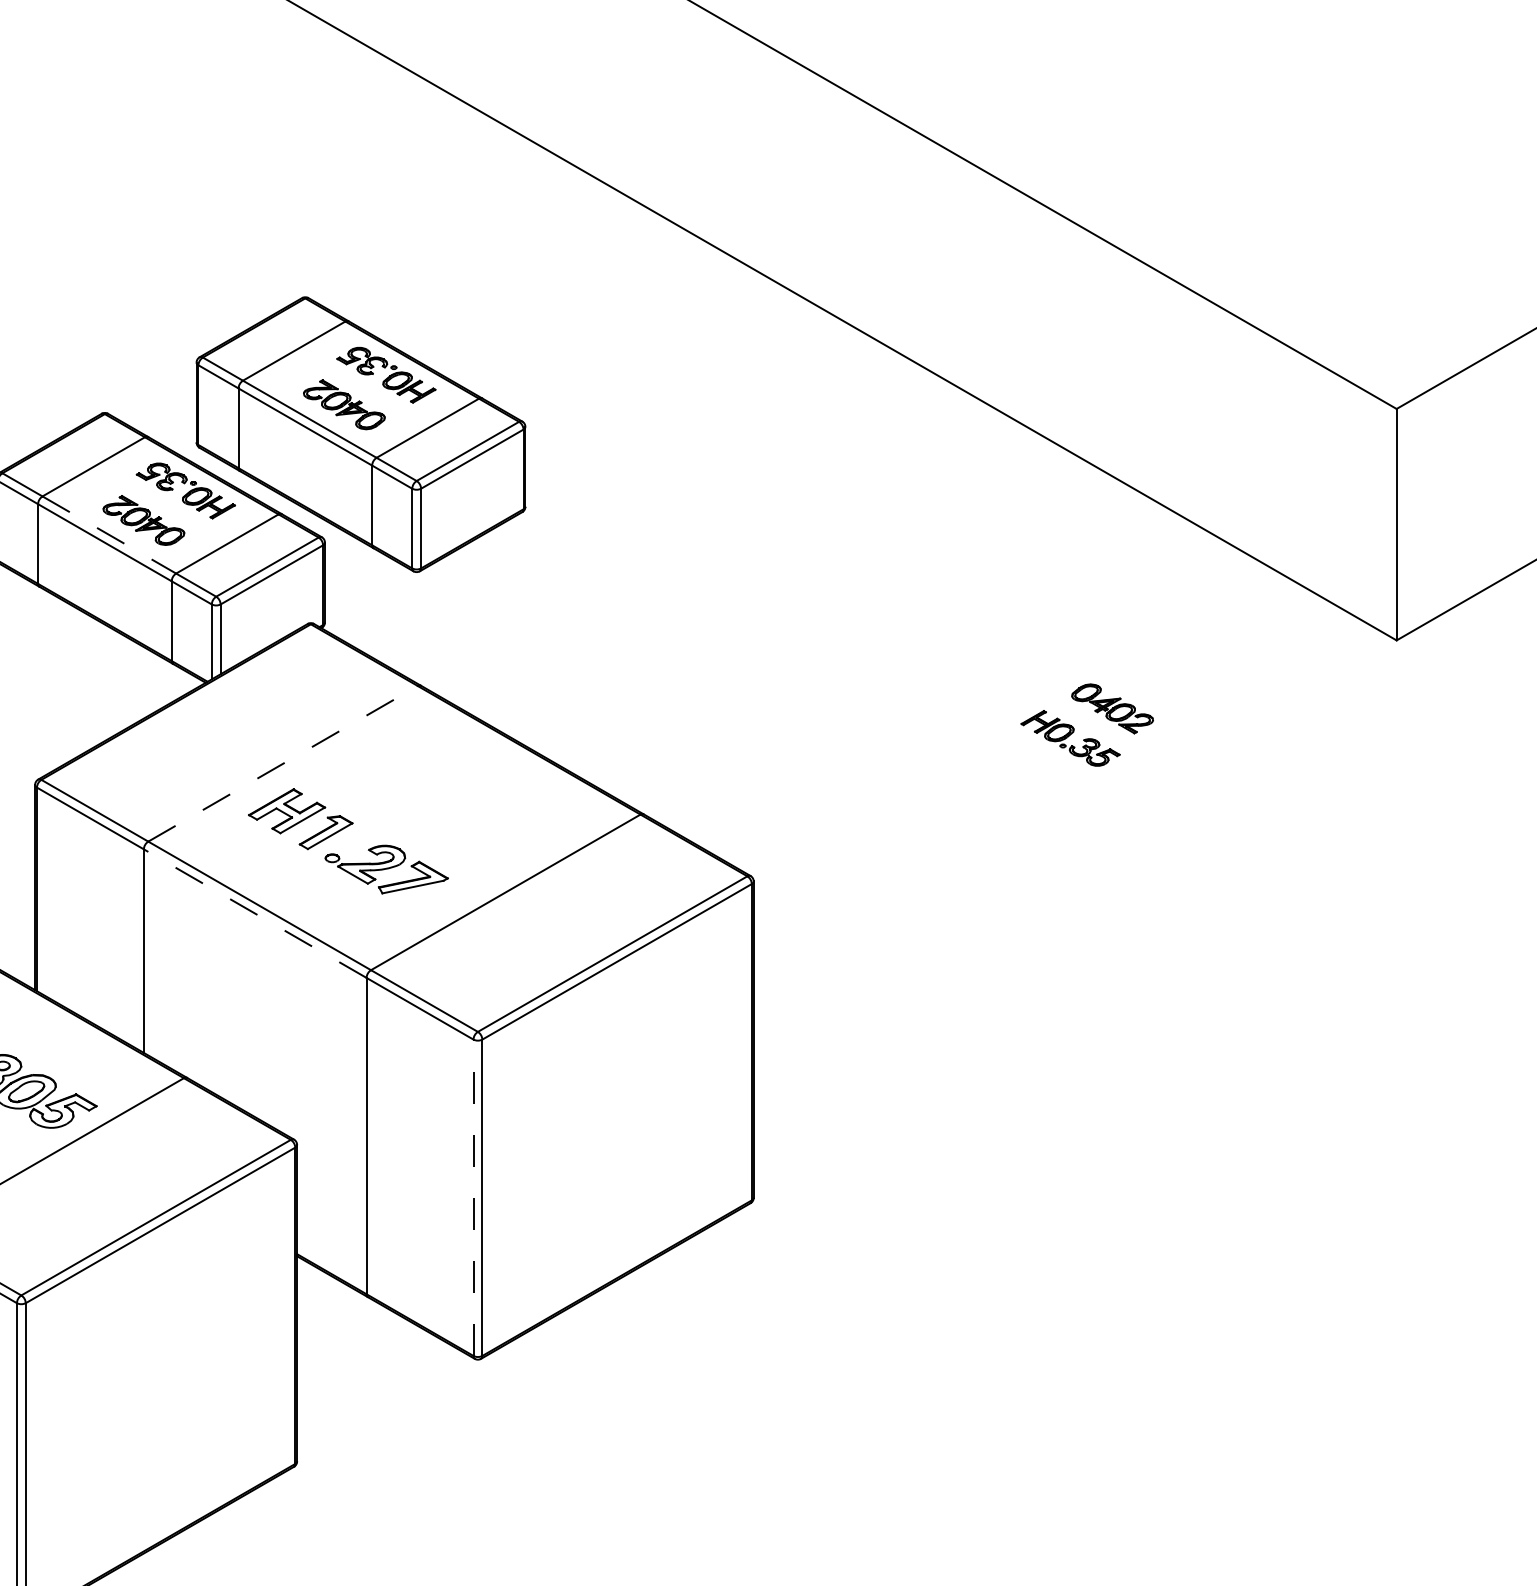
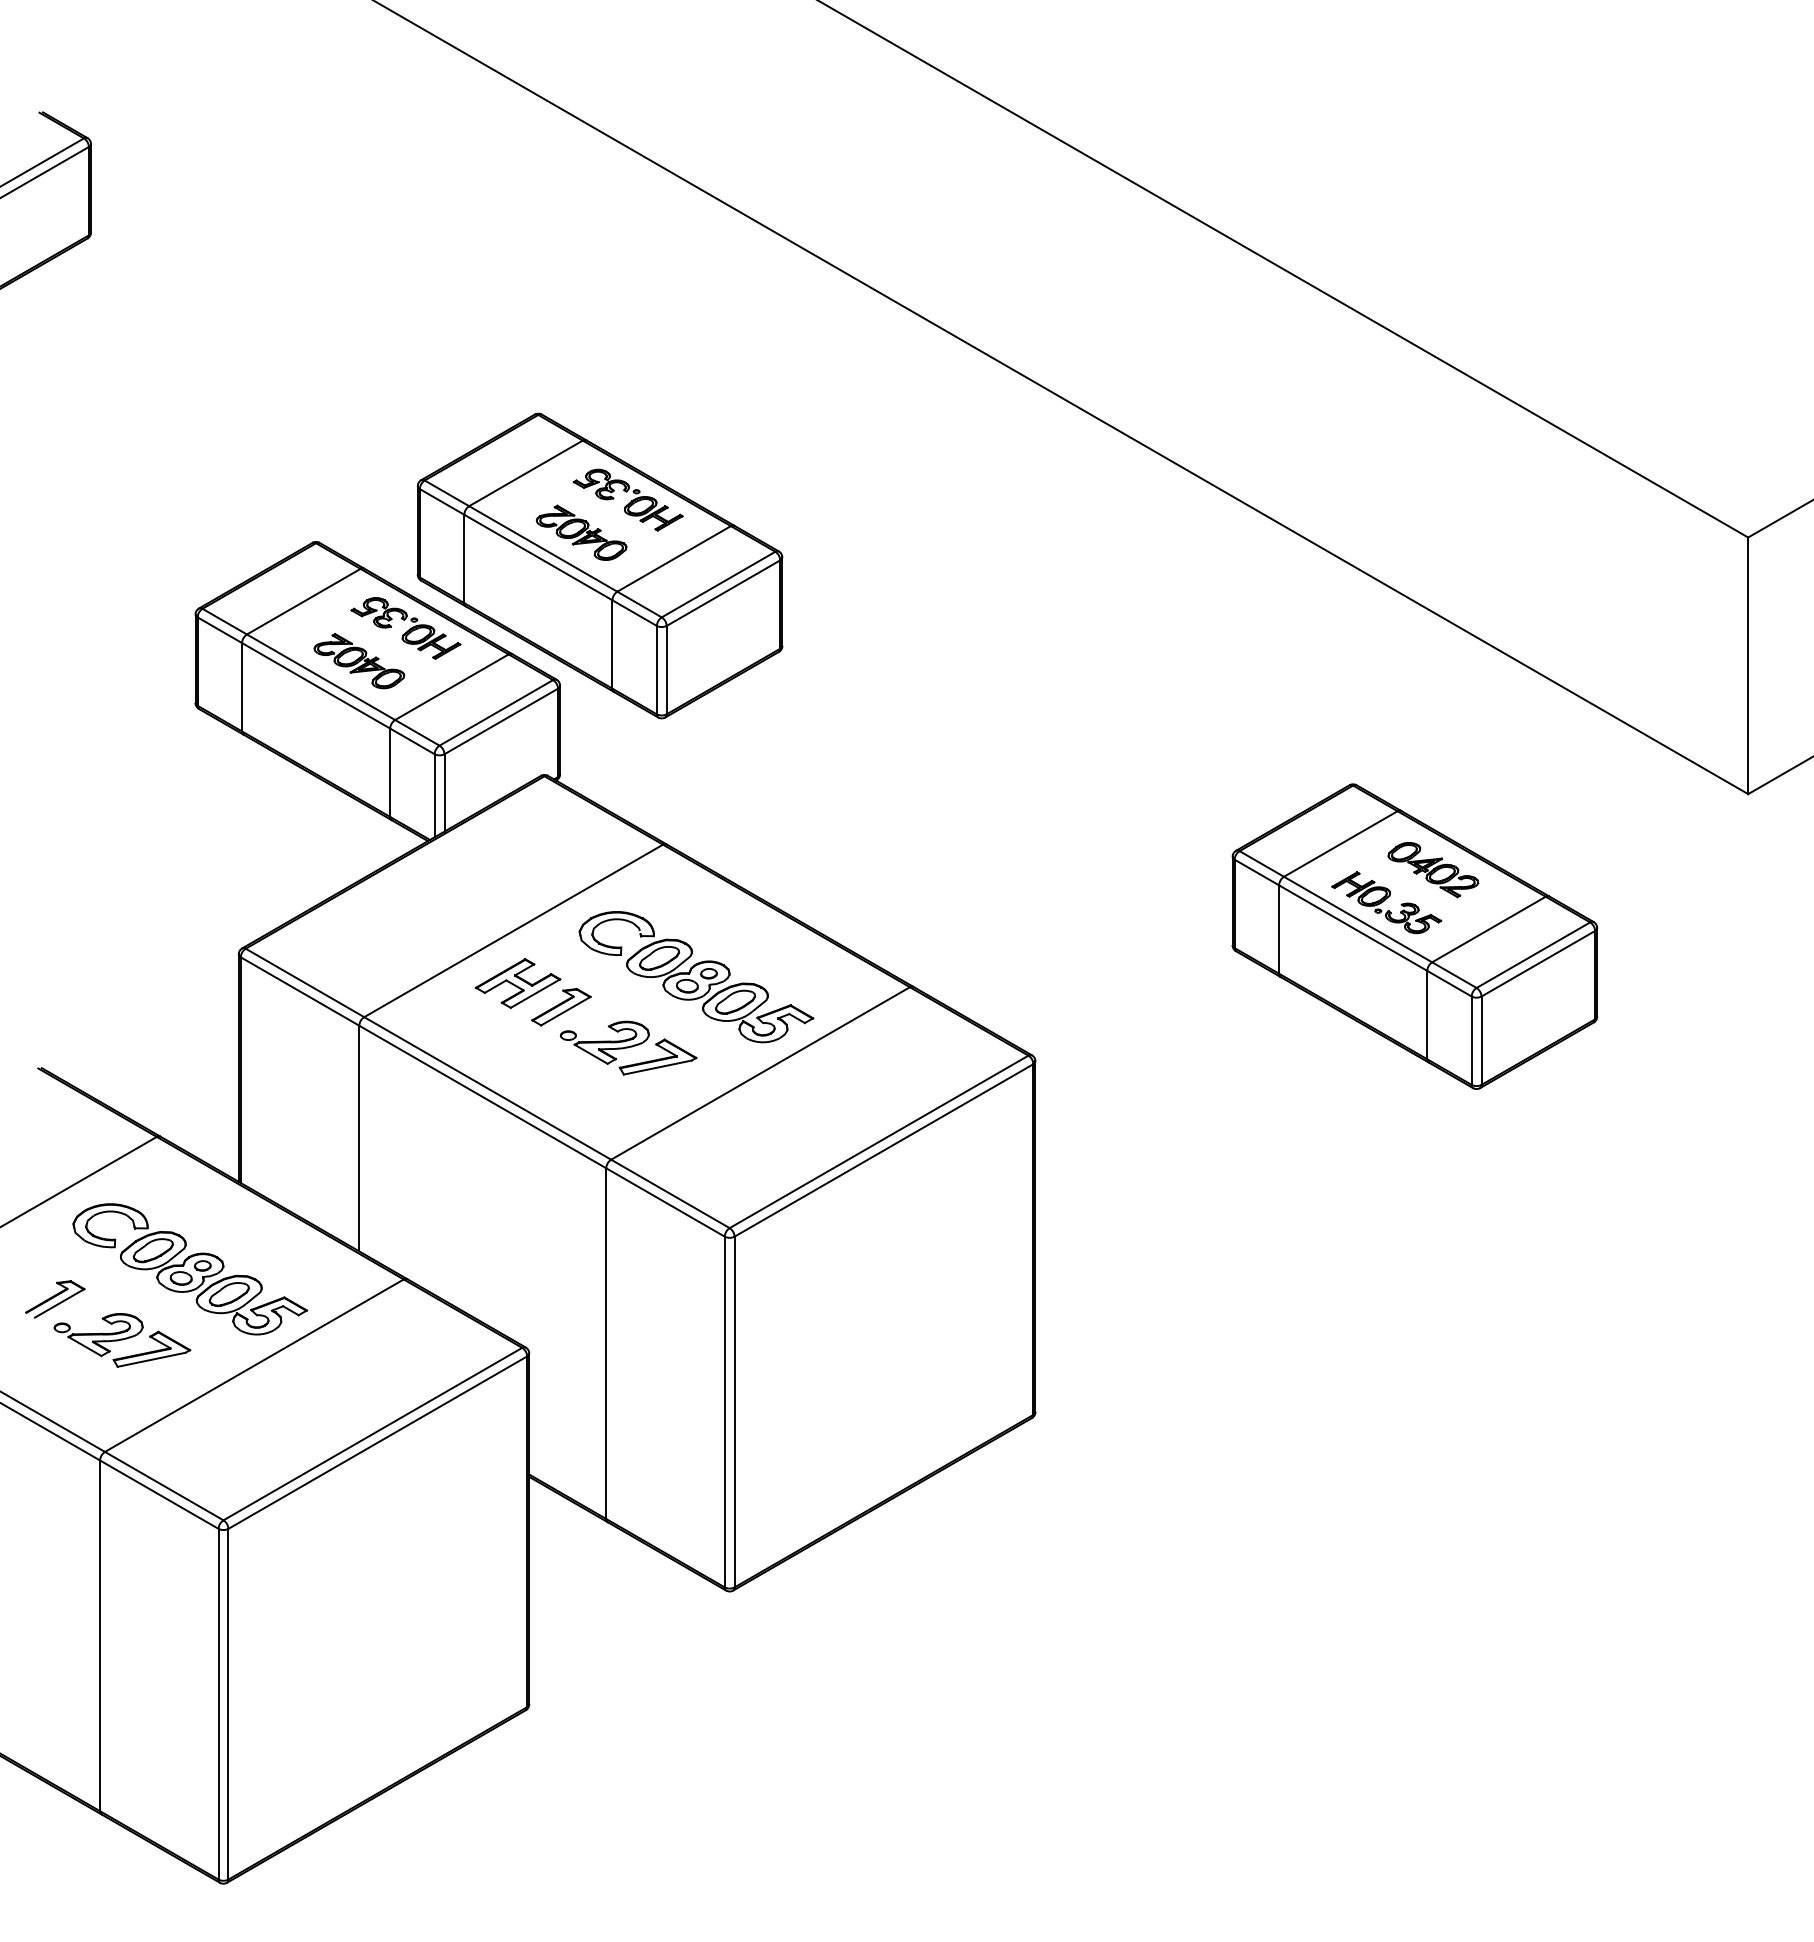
line: (109, 535) -> (321, 677), dashed -> solid
line: (283, 763) -> (514, 930), dashed -> solid
part: (1095, 768) -> (1414, 936), added
part: (447, 805) -> (696, 977), added
line: (254, 914) -> (482, 1097), dashed -> solid
line: (473, 1197) -> (724, 1411), dashed -> solid

